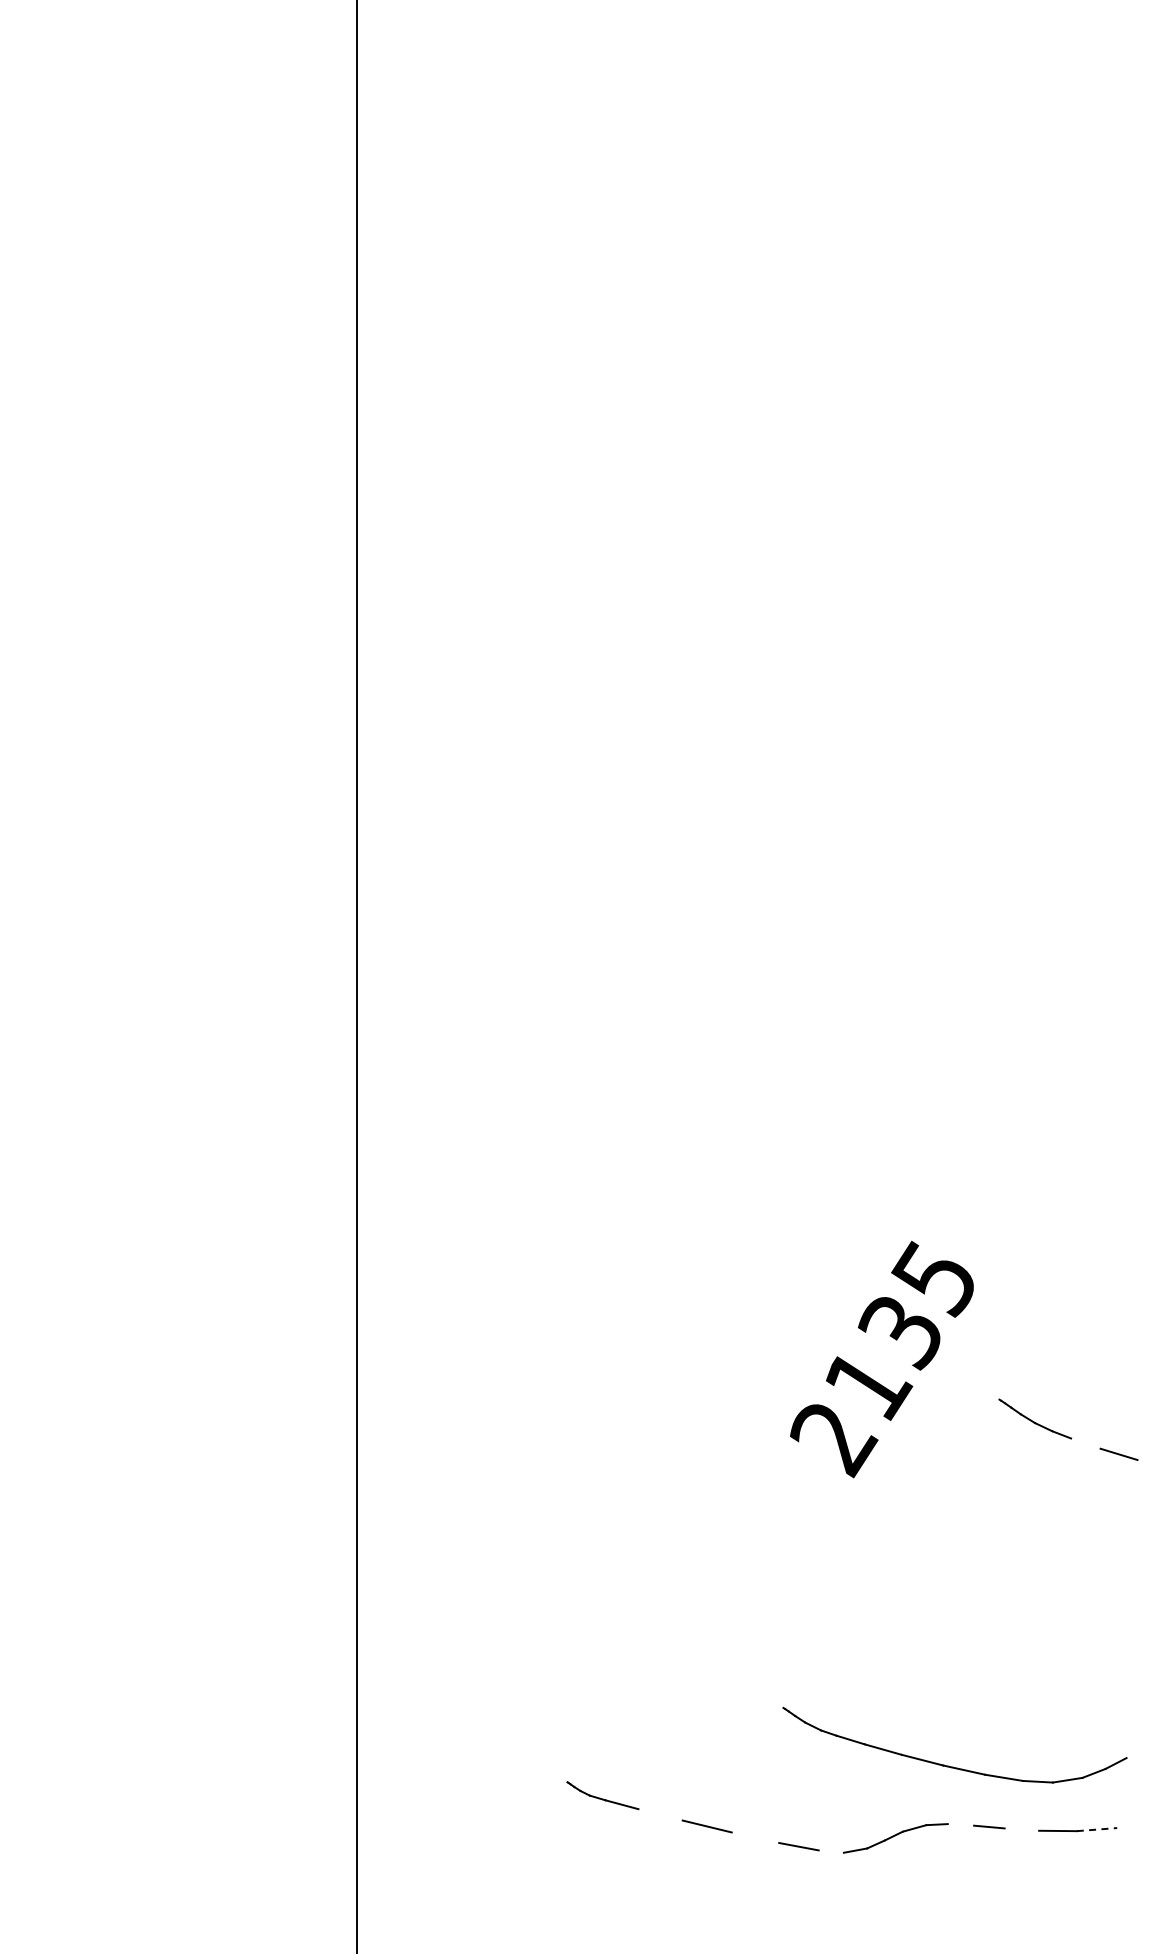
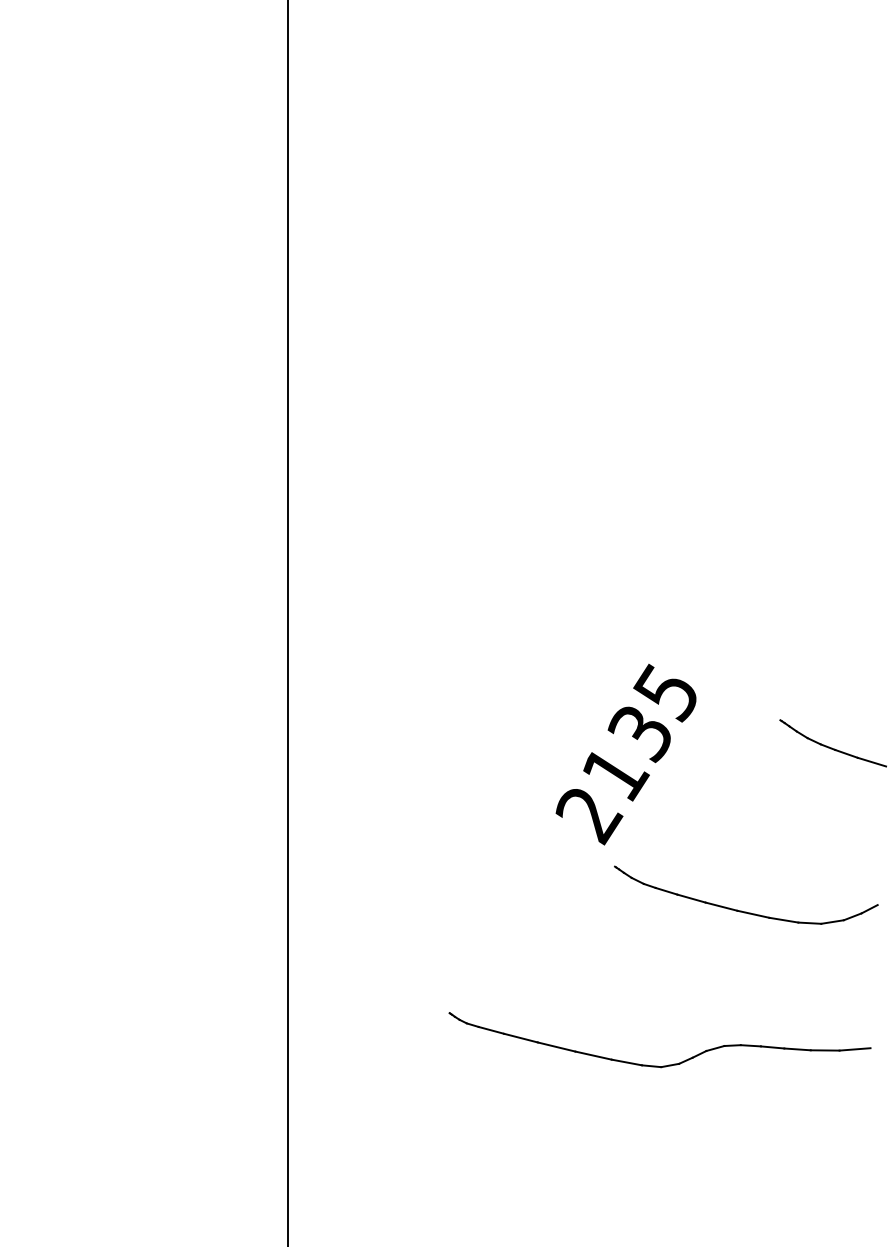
text: (881, 1359) -> (625, 754), moved
line: (1085, 1443) -> (846, 753), added
part: (948, 1765) -> (741, 910), moved
line: (660, 1814) -> (520, 1037), added
line: (960, 1824) -> (750, 1045), added
line: (1021, 1829) -> (797, 1049), added
line: (1097, 1829) -> (855, 1049), dashed -> solid
line: (755, 1837) -> (593, 1055), added
line: (830, 1851) -> (651, 1066), added

